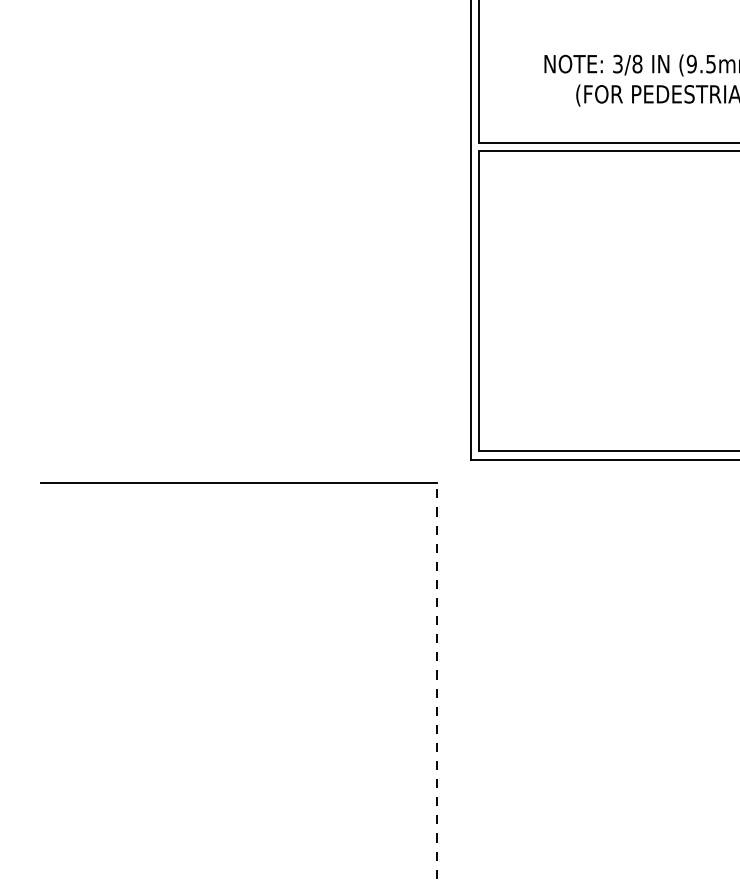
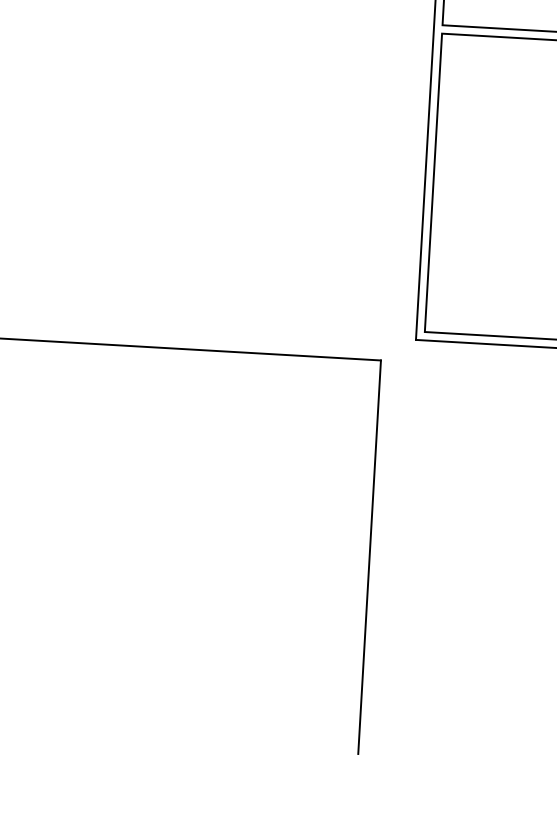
line: (436, 680) -> (369, 557), dashed -> solid

